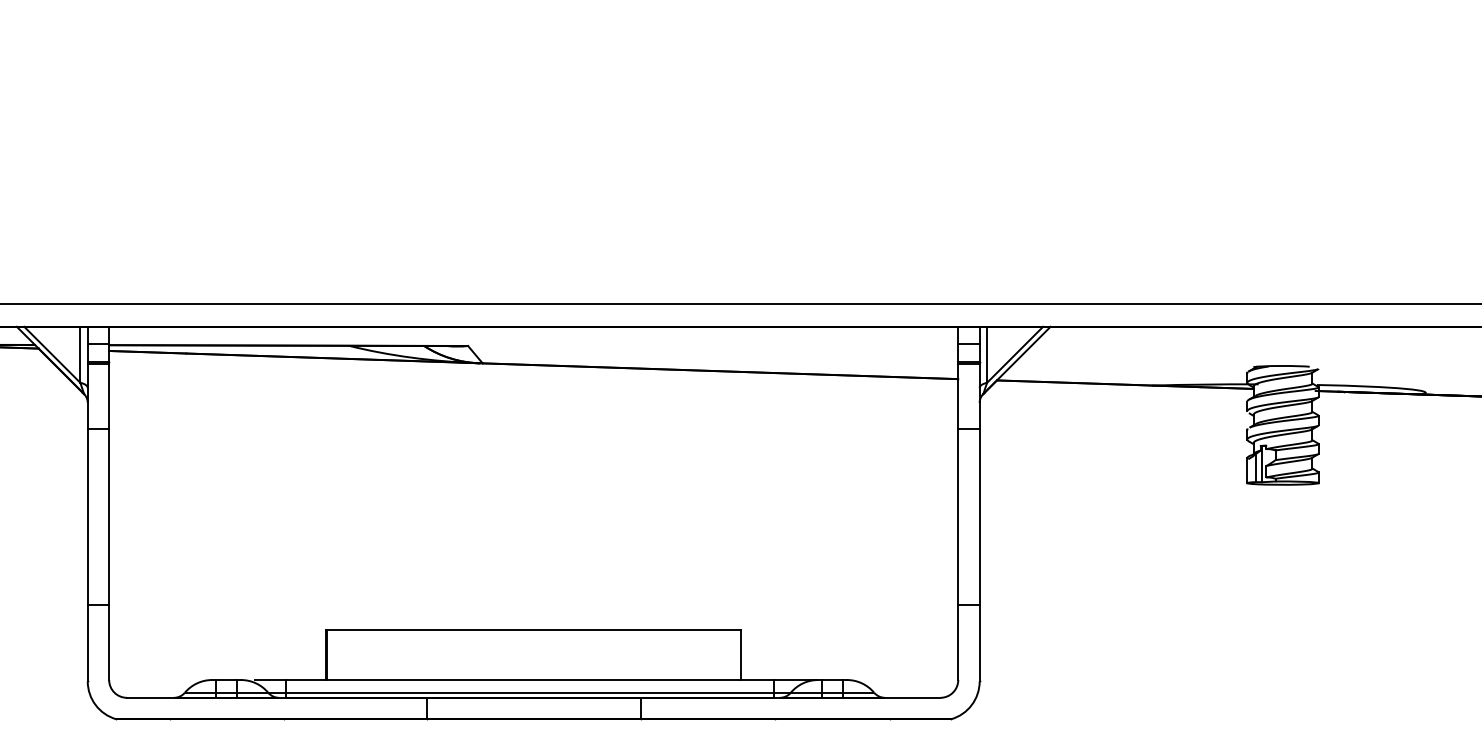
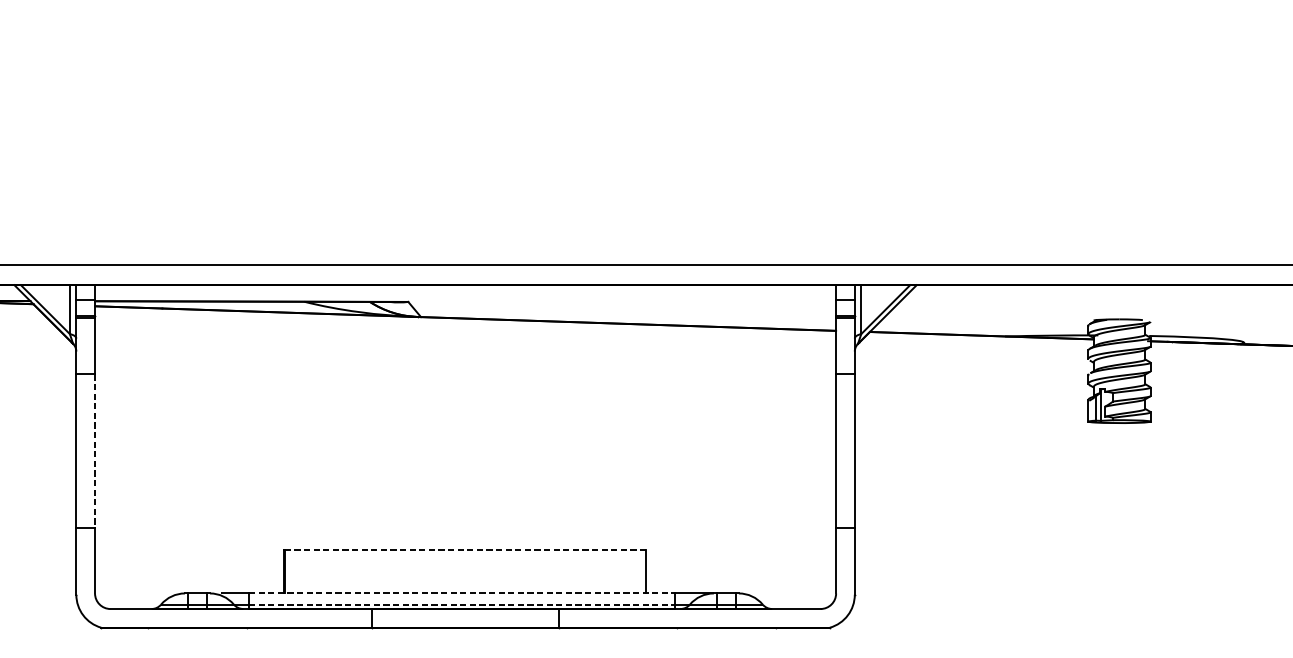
line: (109, 516) -> (95, 450), solid -> dashed
line: (533, 630) -> (465, 550), solid -> dashed
line: (529, 680) -> (461, 593), solid -> dashed
line: (529, 692) -> (461, 604), solid -> dashed

